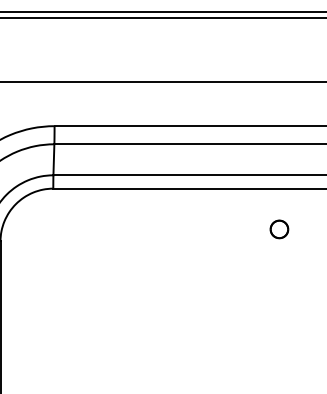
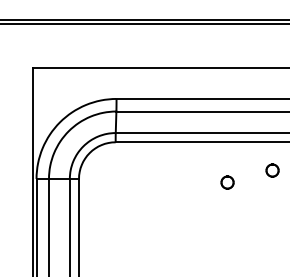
part: (214, 246) -> (227, 182), added

